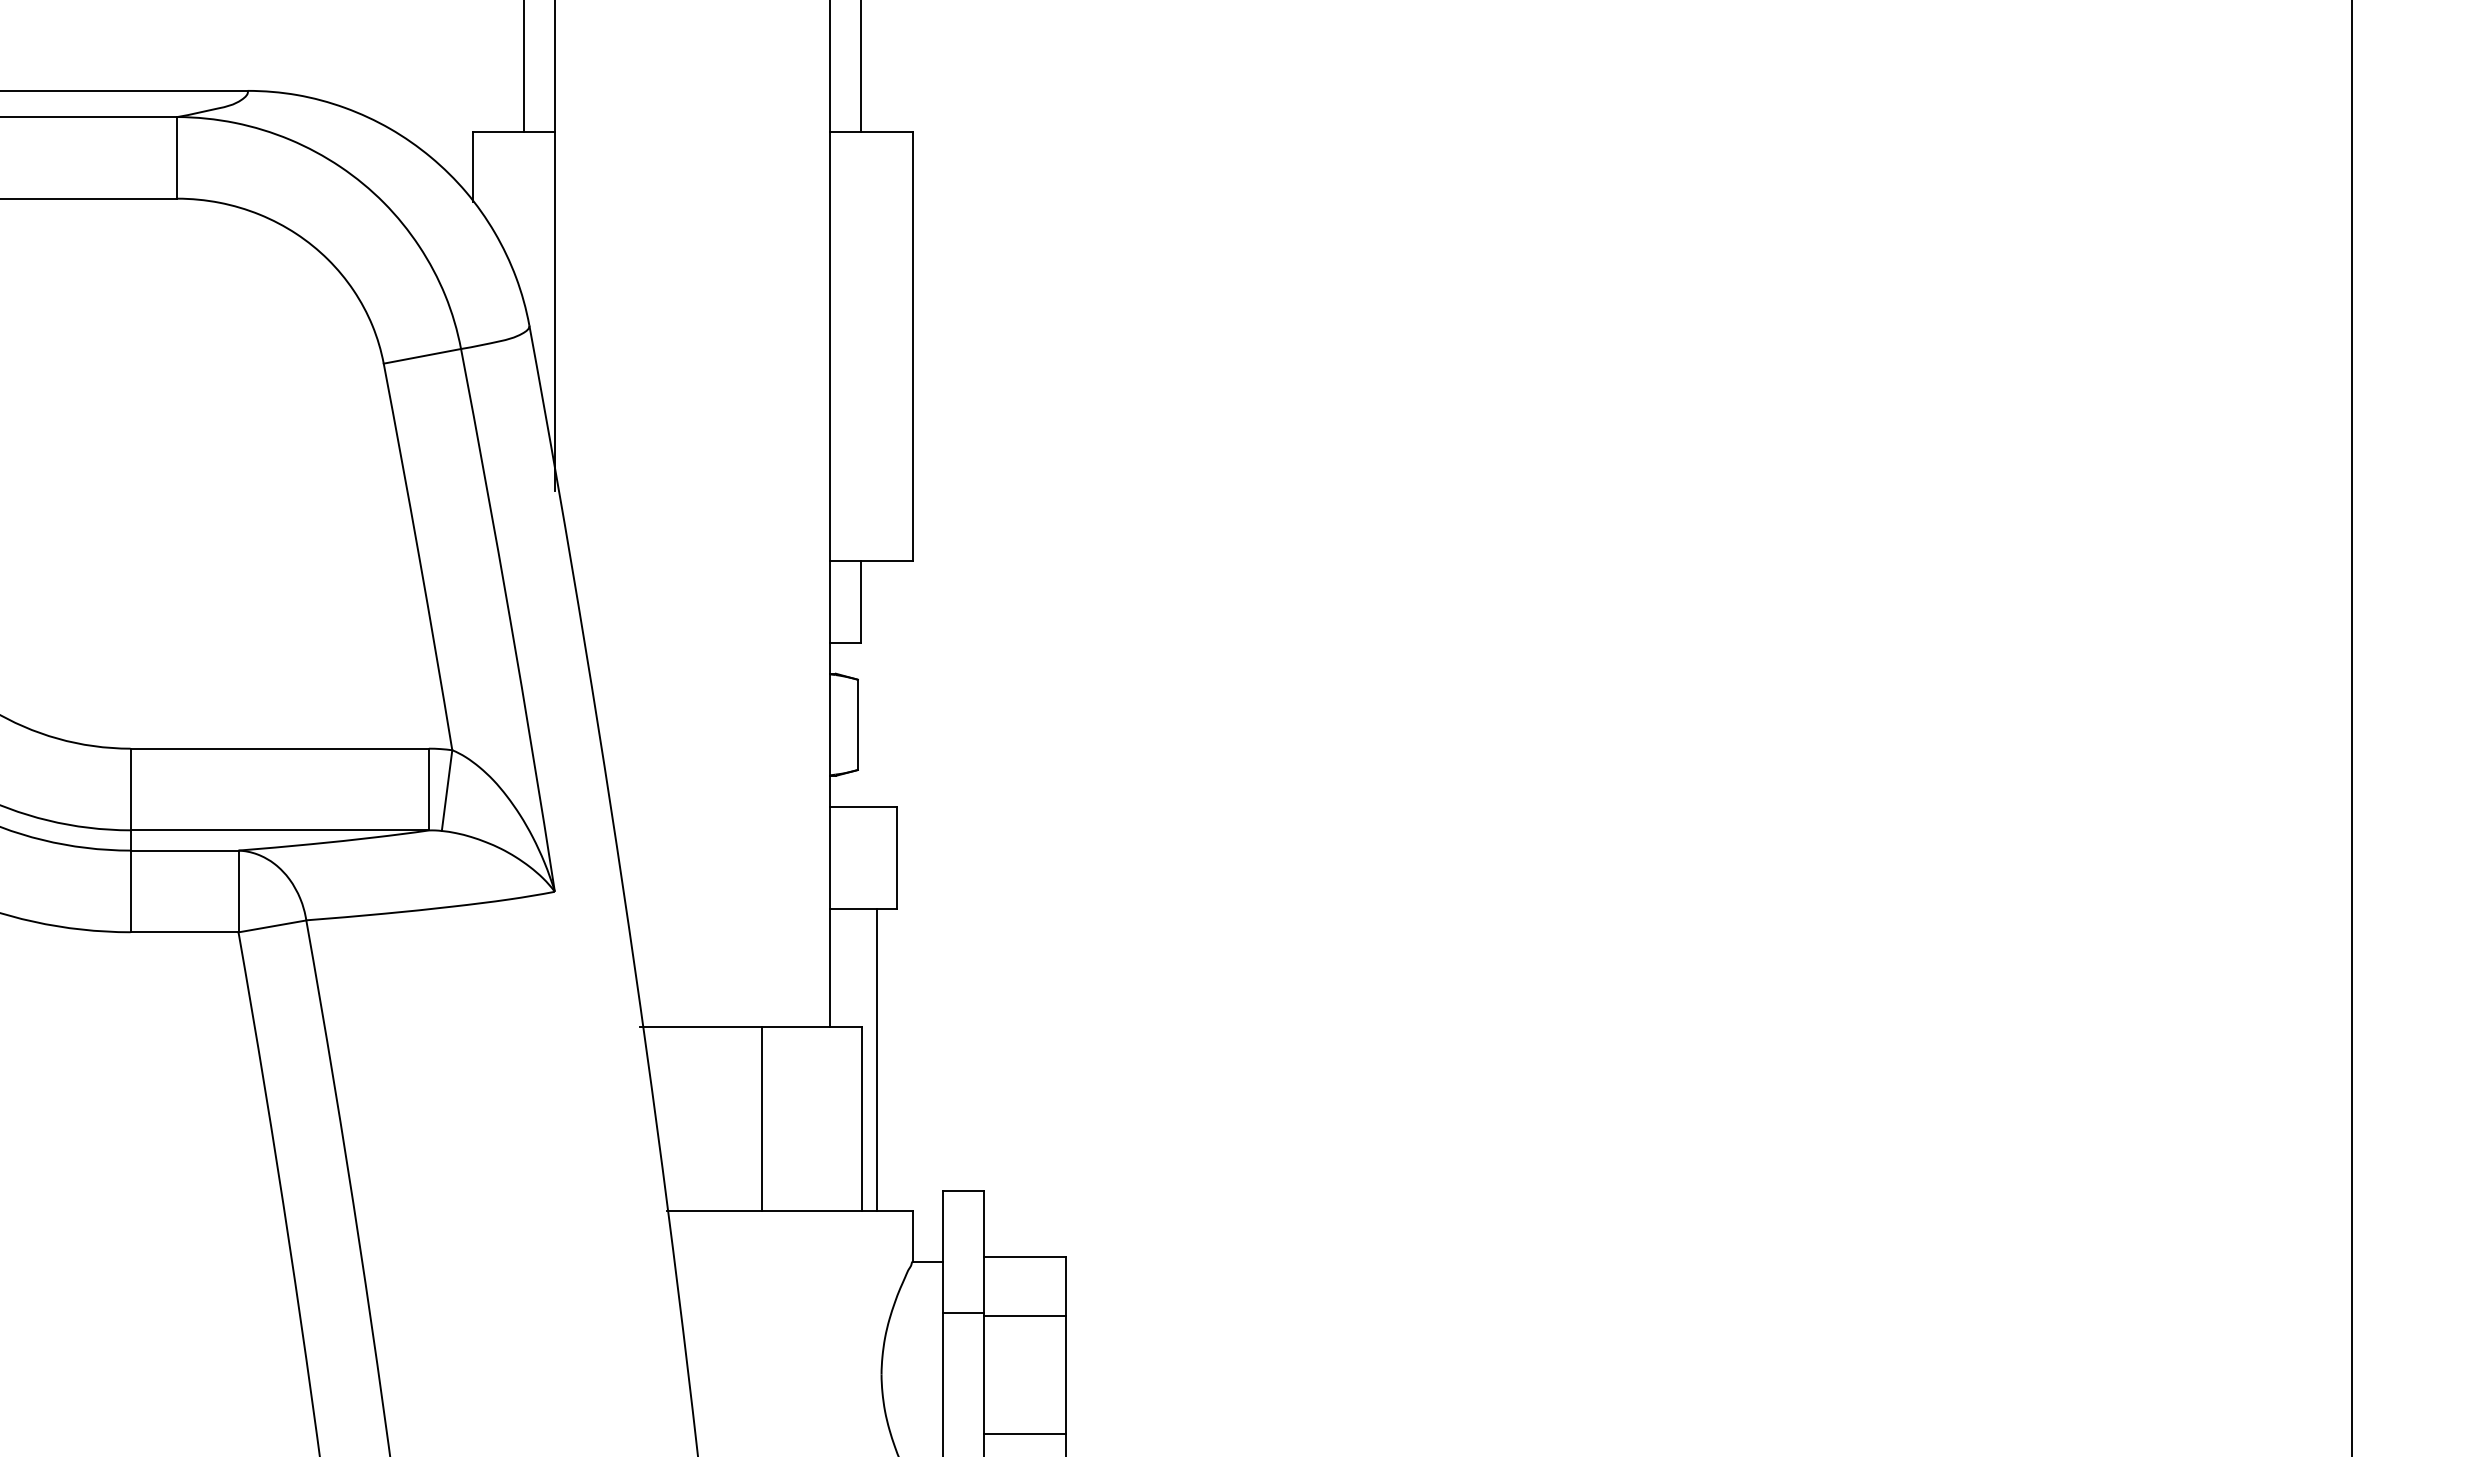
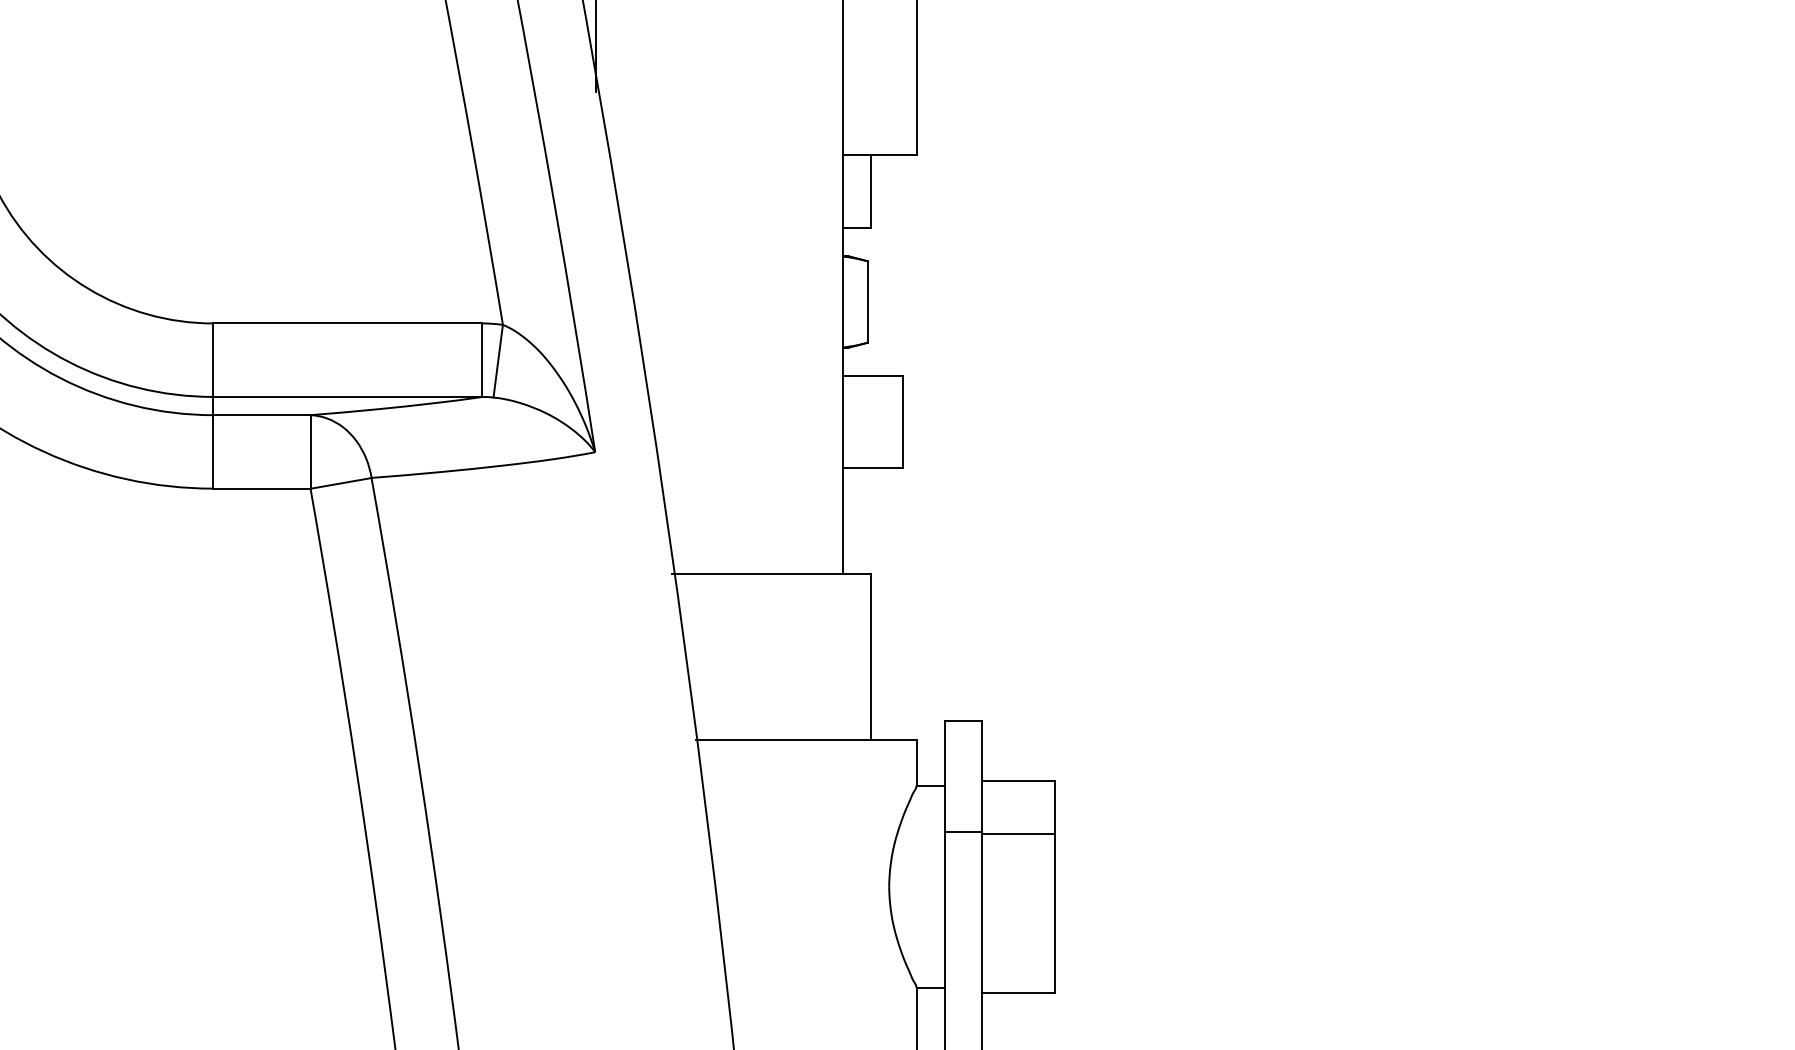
line: (876, 1059) -> (884, 603), removed
line: (762, 1119) -> (782, 657), removed
line: (1024, 1433) -> (1017, 939), removed

